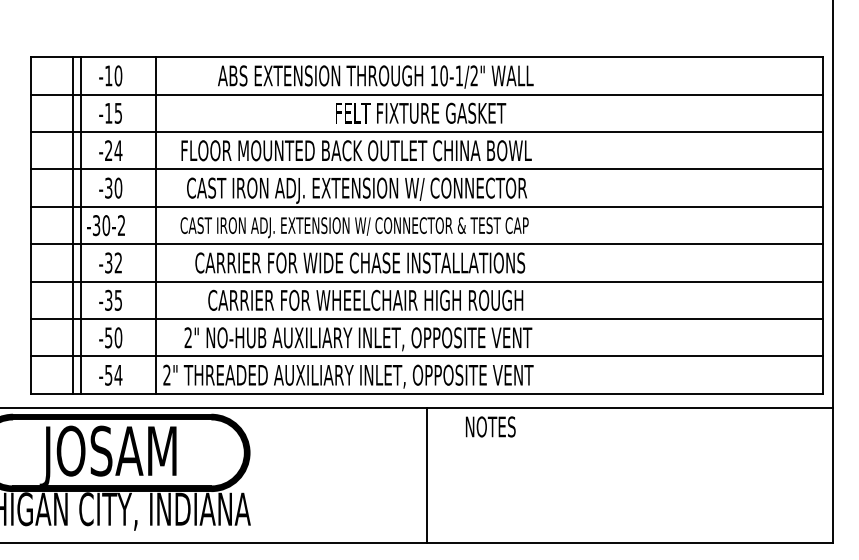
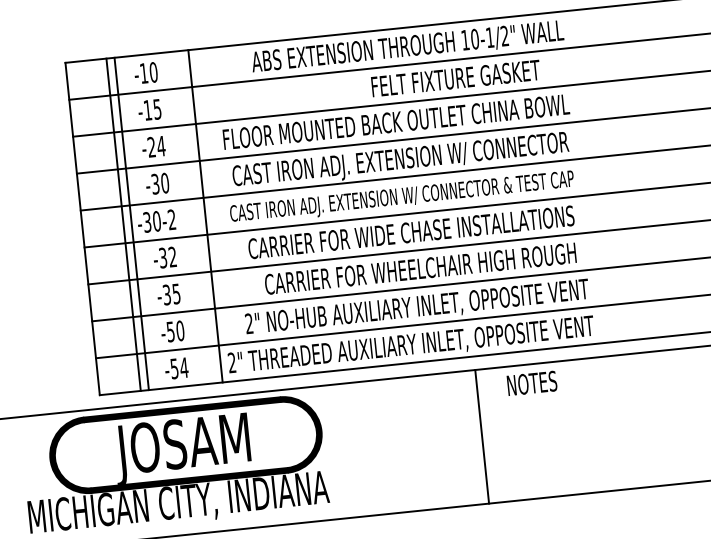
text: (490, 426) -> (531, 383), moved
line: (427, 474) -> (482, 436), moved

